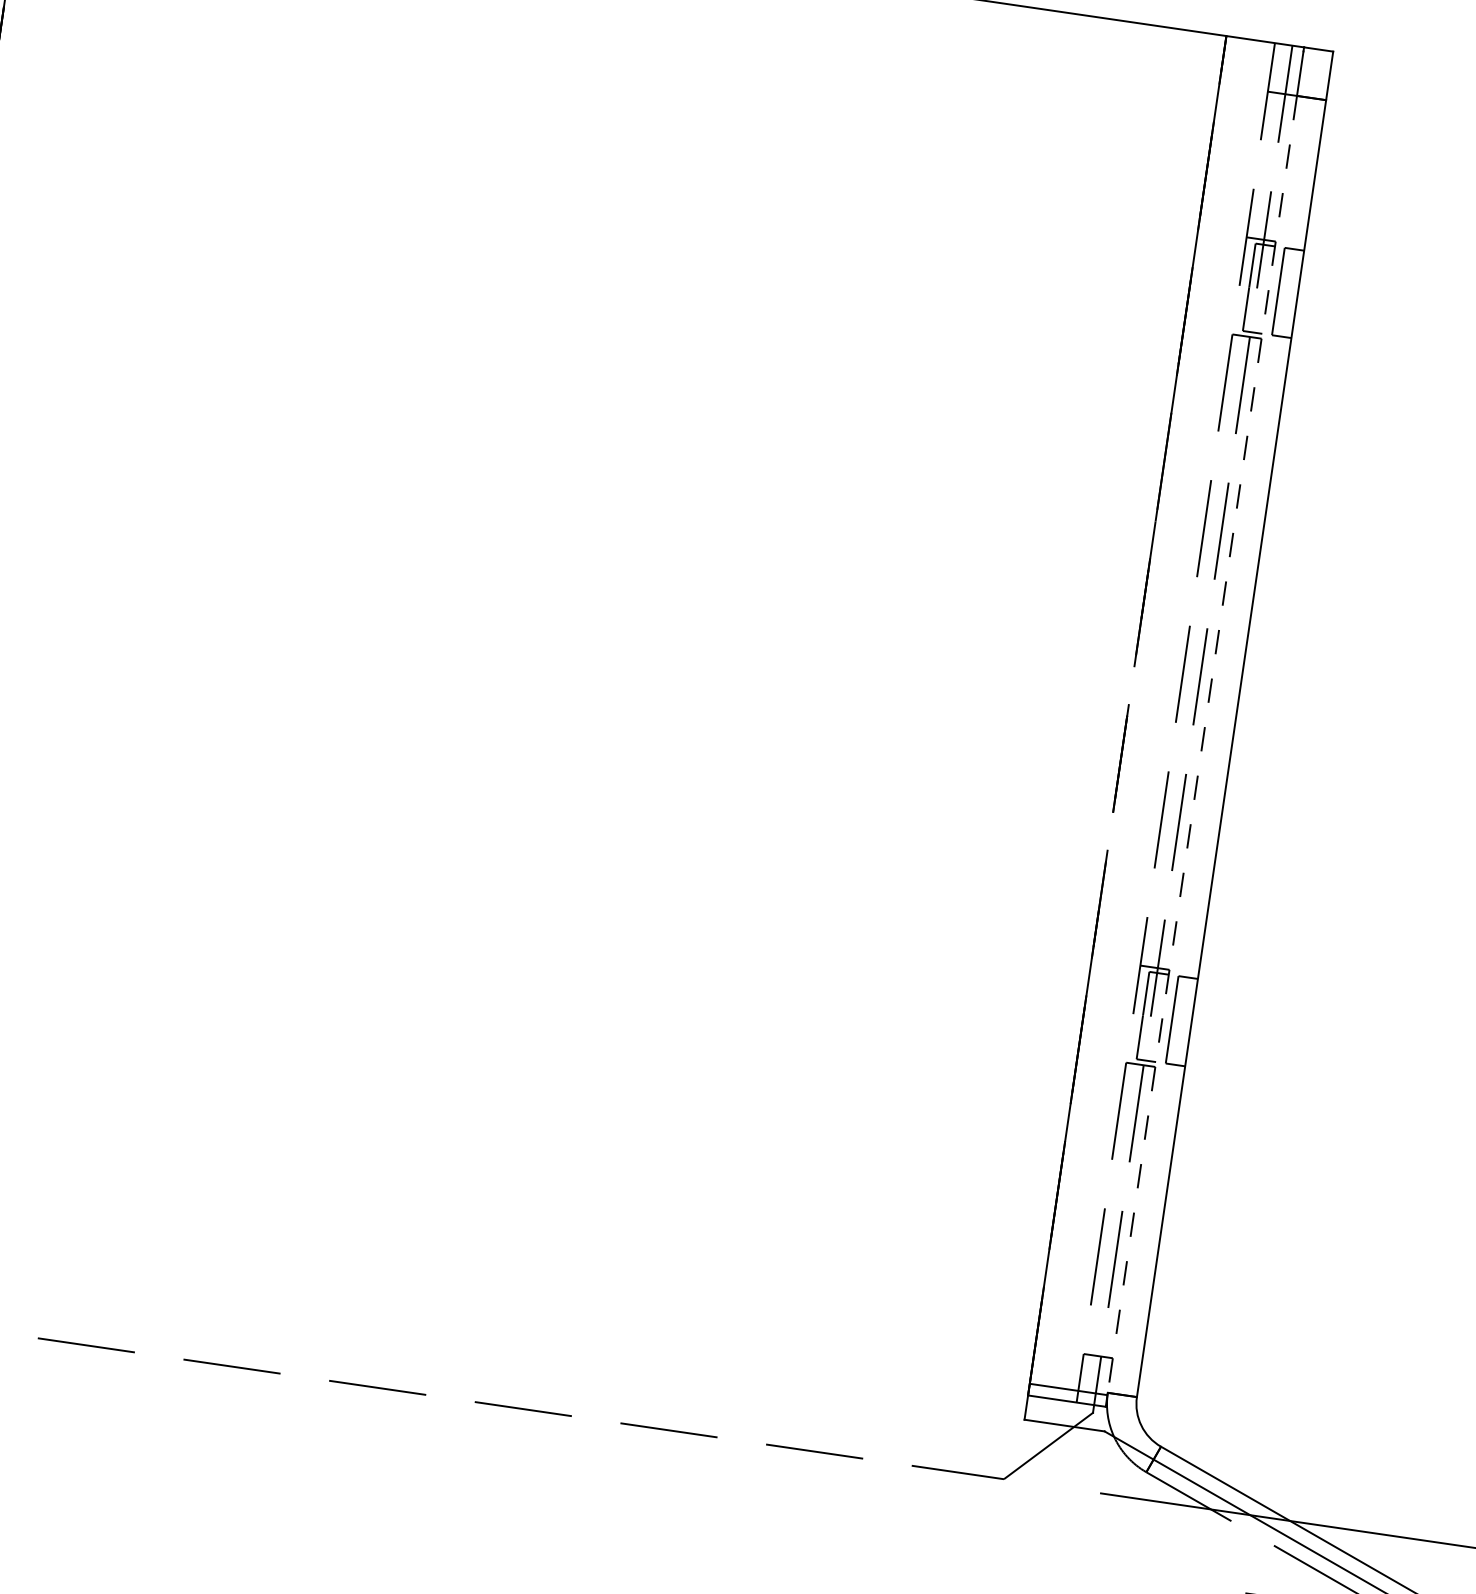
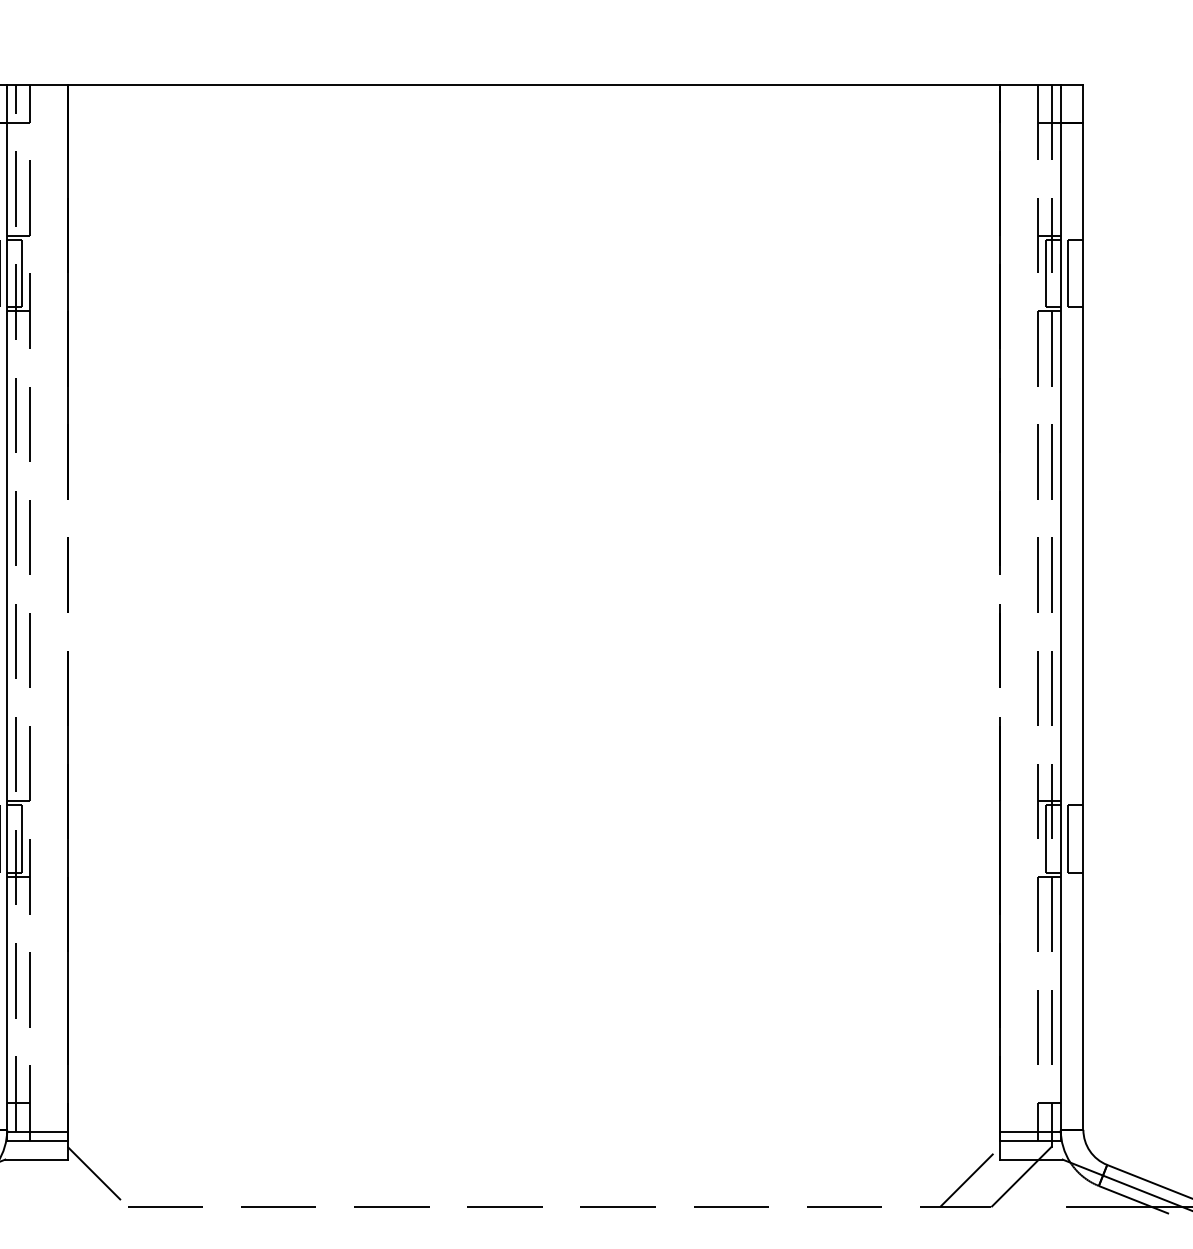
line: (1202, 744) -> (1060, 626), dashed -> solid
line: (982, 1435) -> (970, 1176), added

